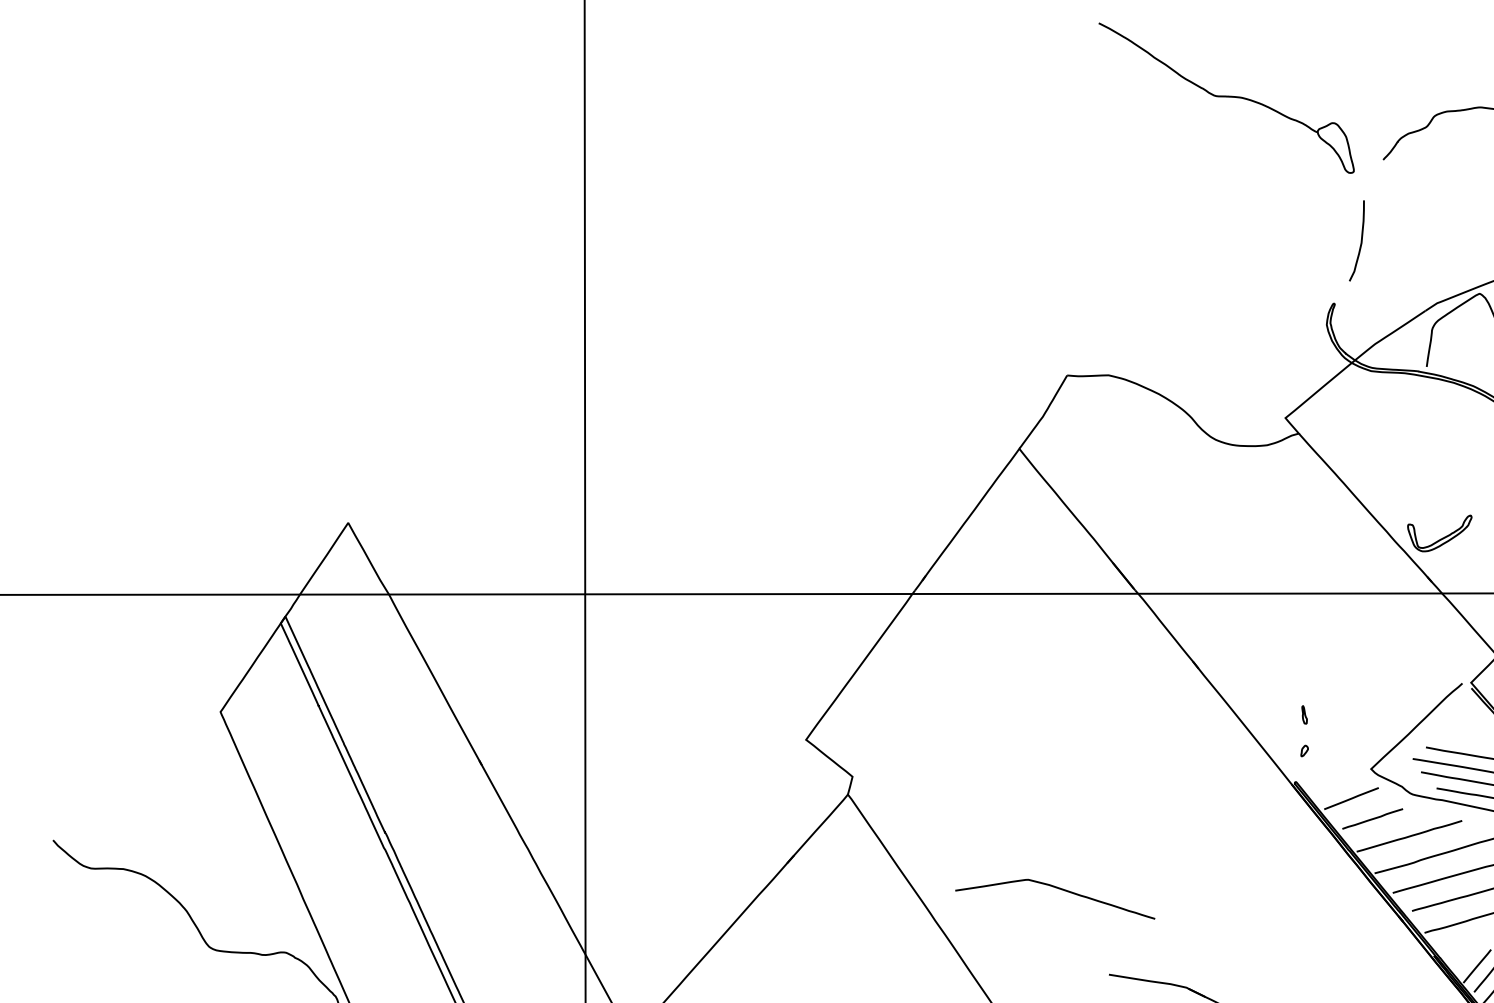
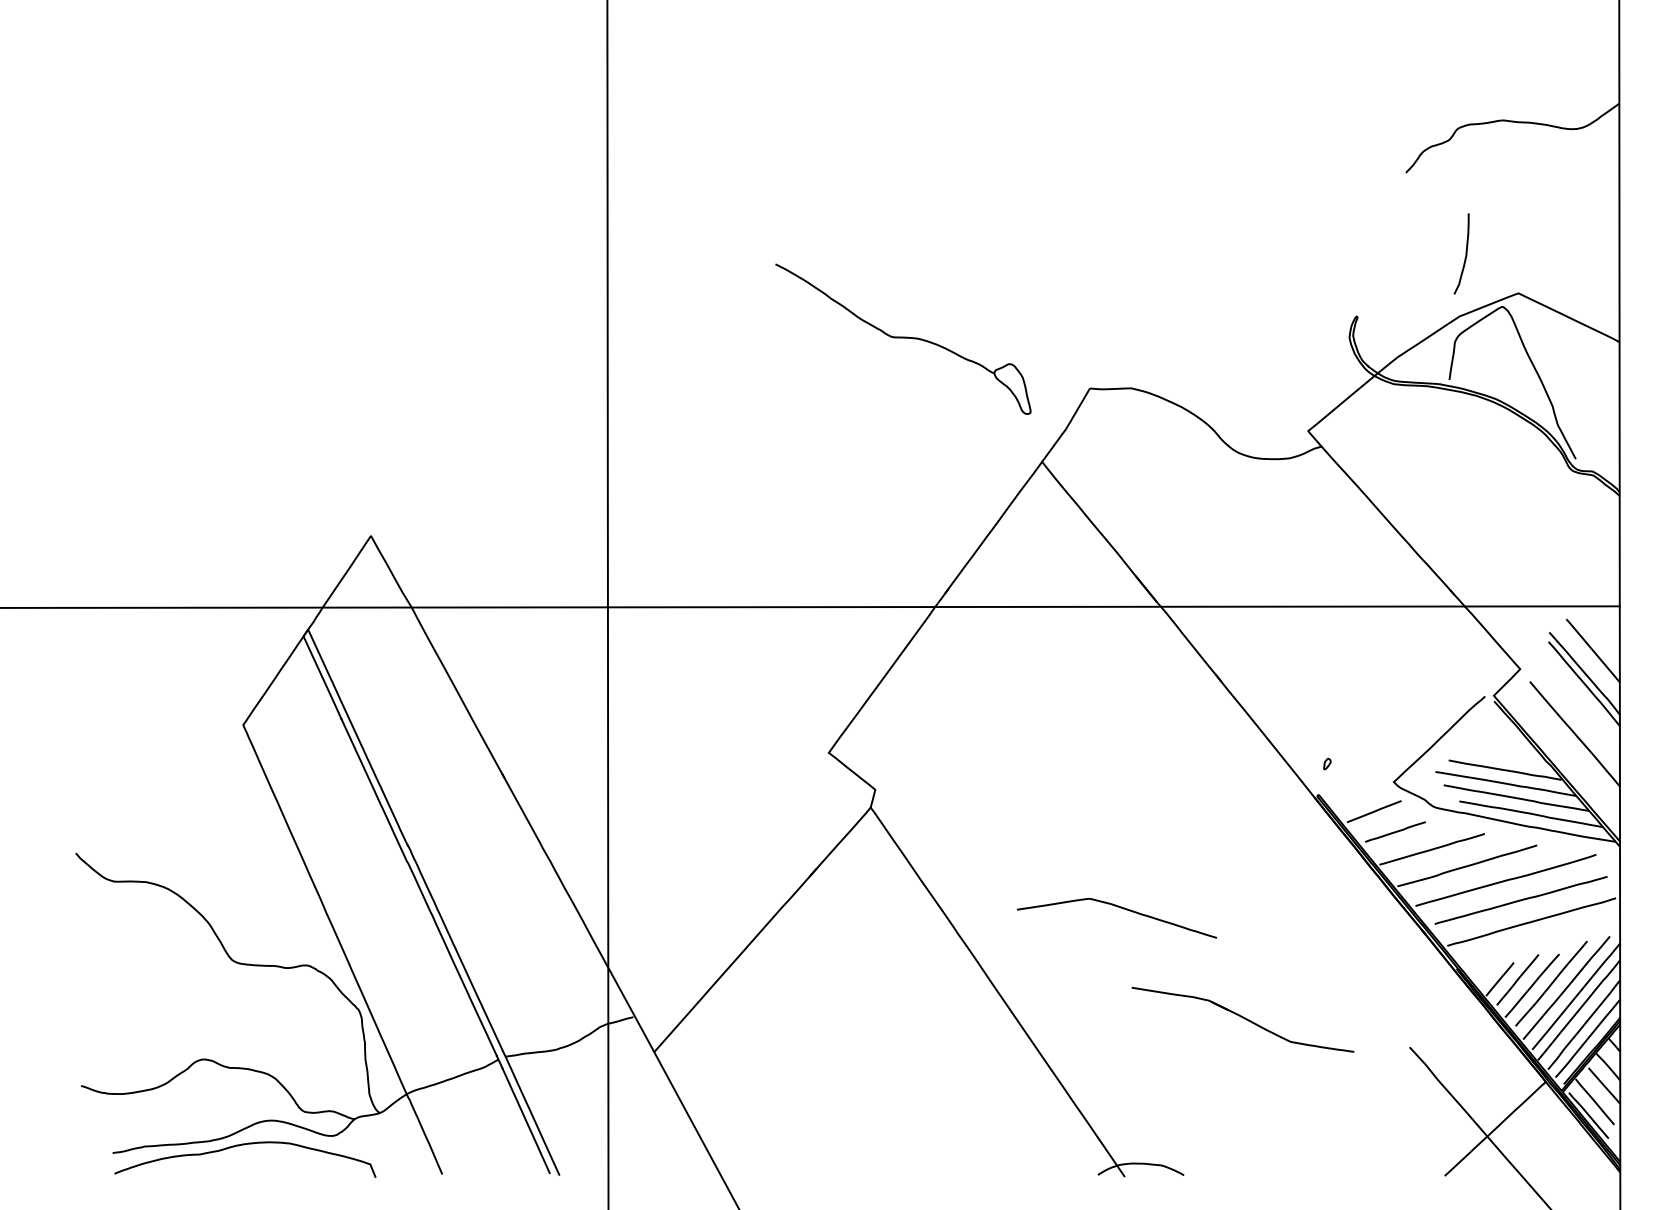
part: (1226, 97) -> (903, 338), moved
curve: (1360, 240) -> (1465, 253), moved
part: (1439, 533) -> (1462, 546), removed
part: (1304, 714) -> (1327, 727), removed
curve: (1058, 889) -> (1120, 908), moved

